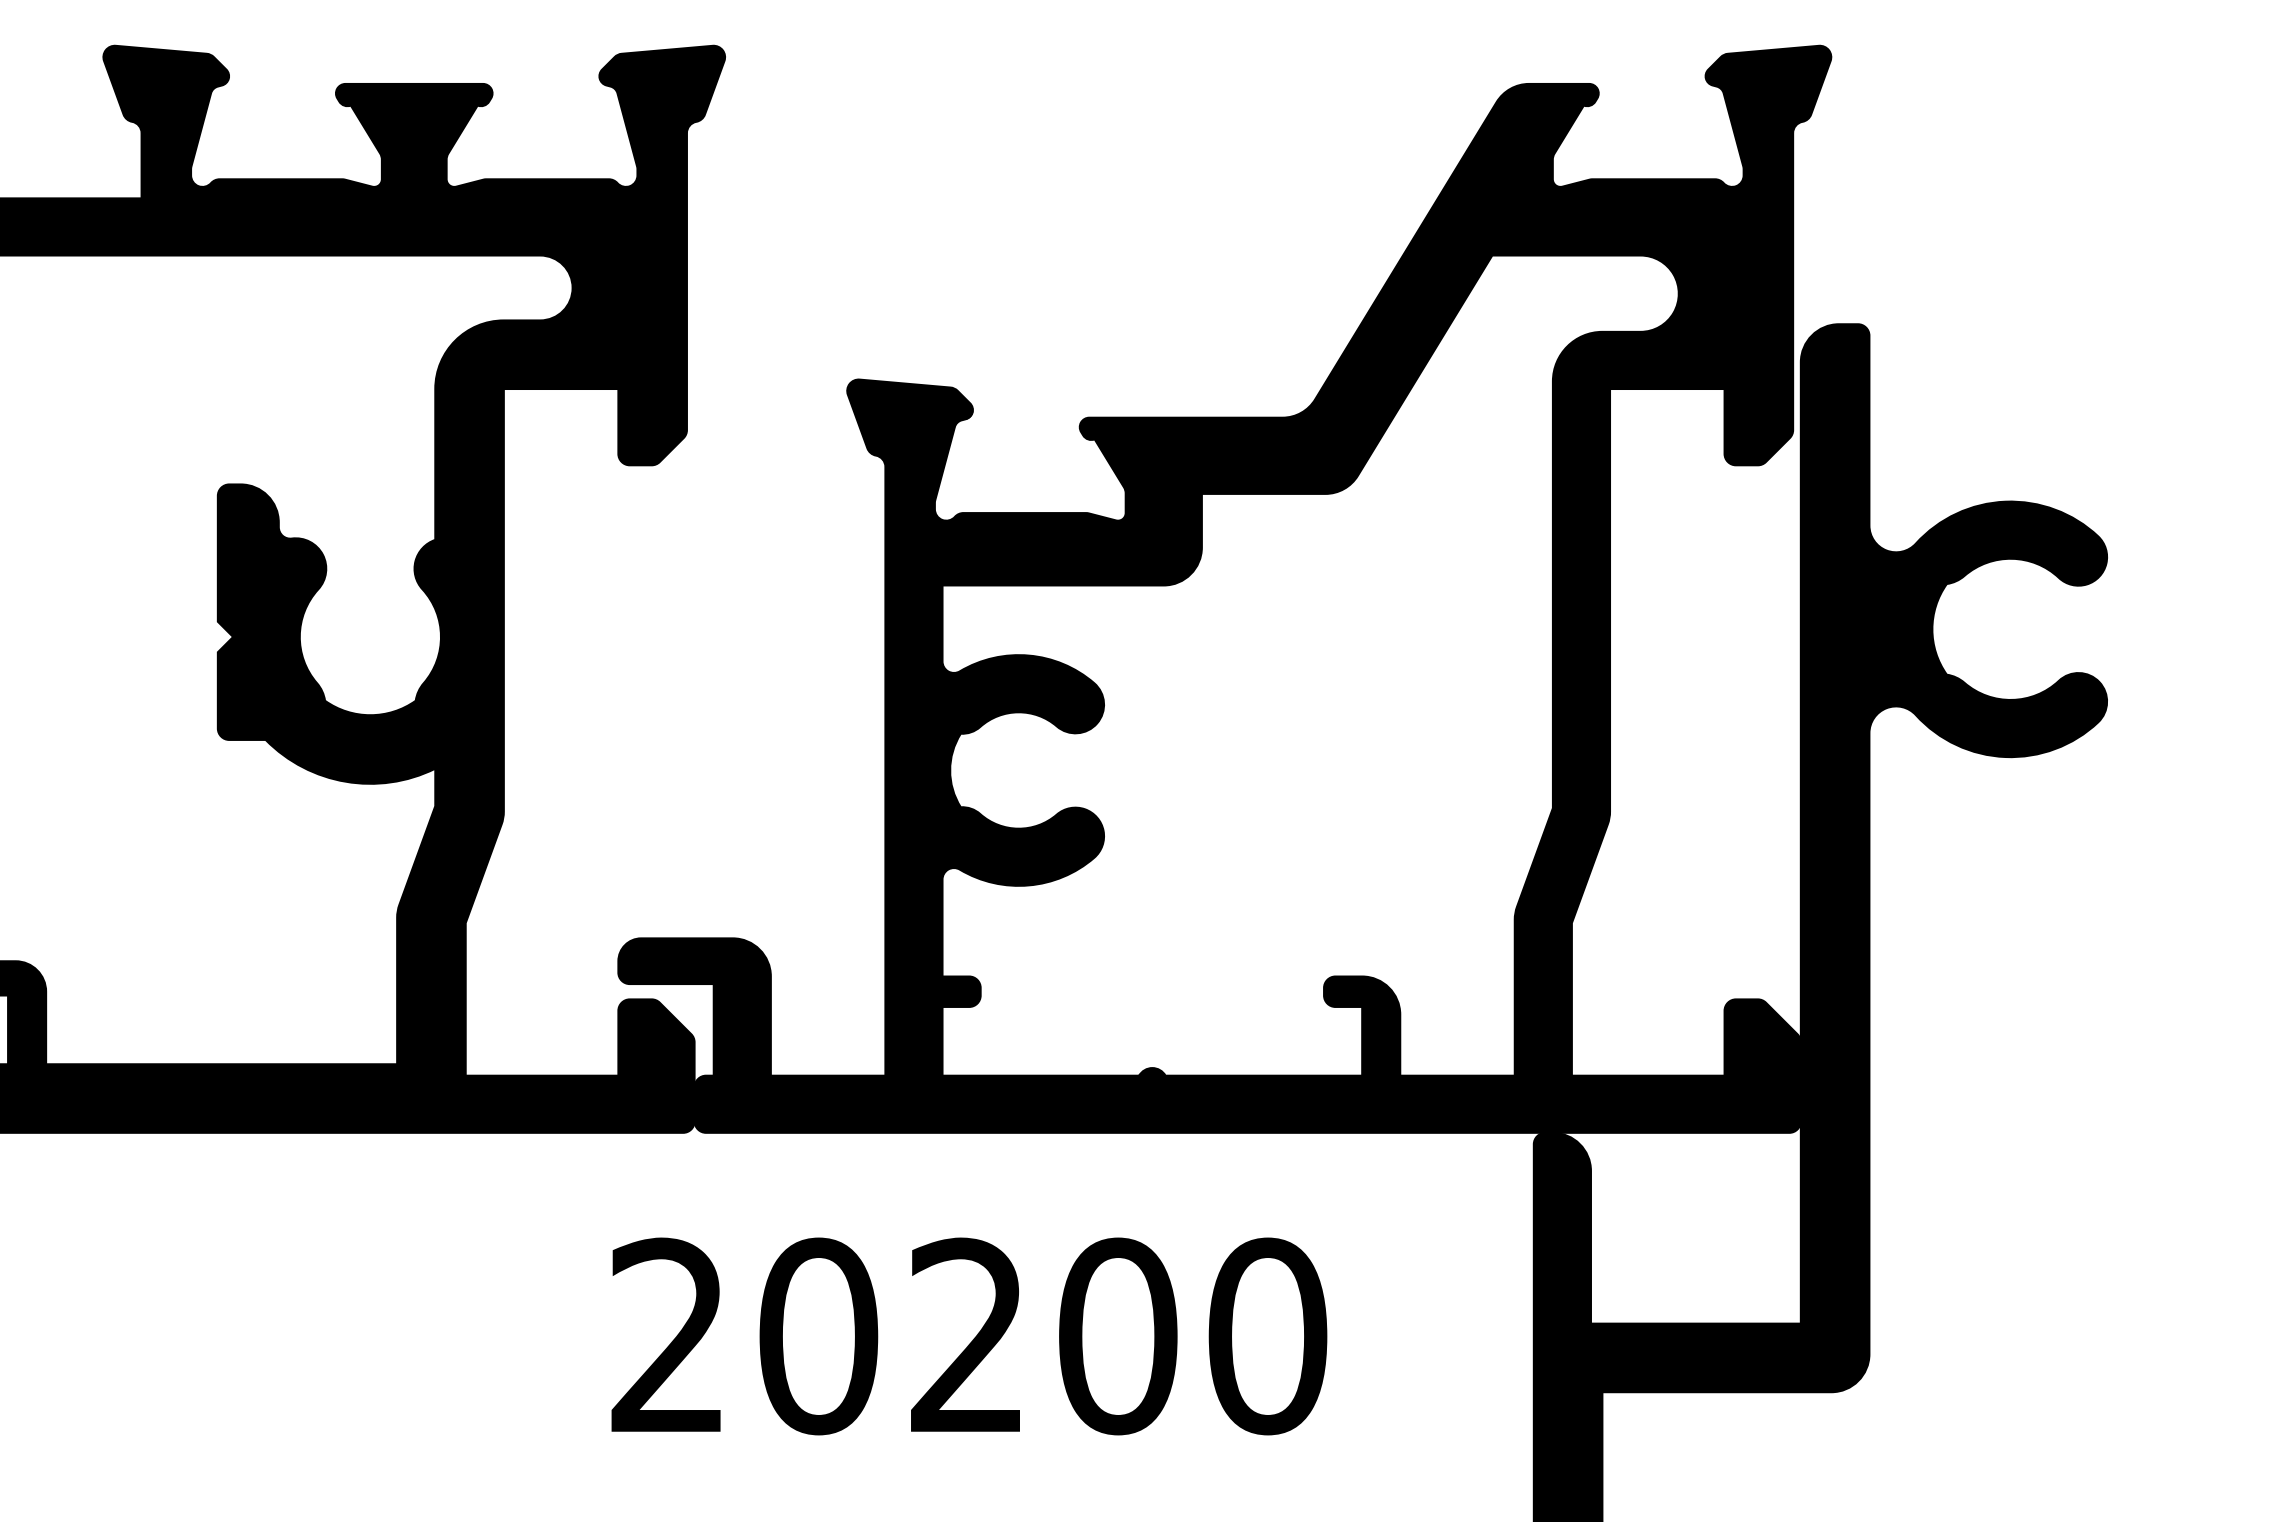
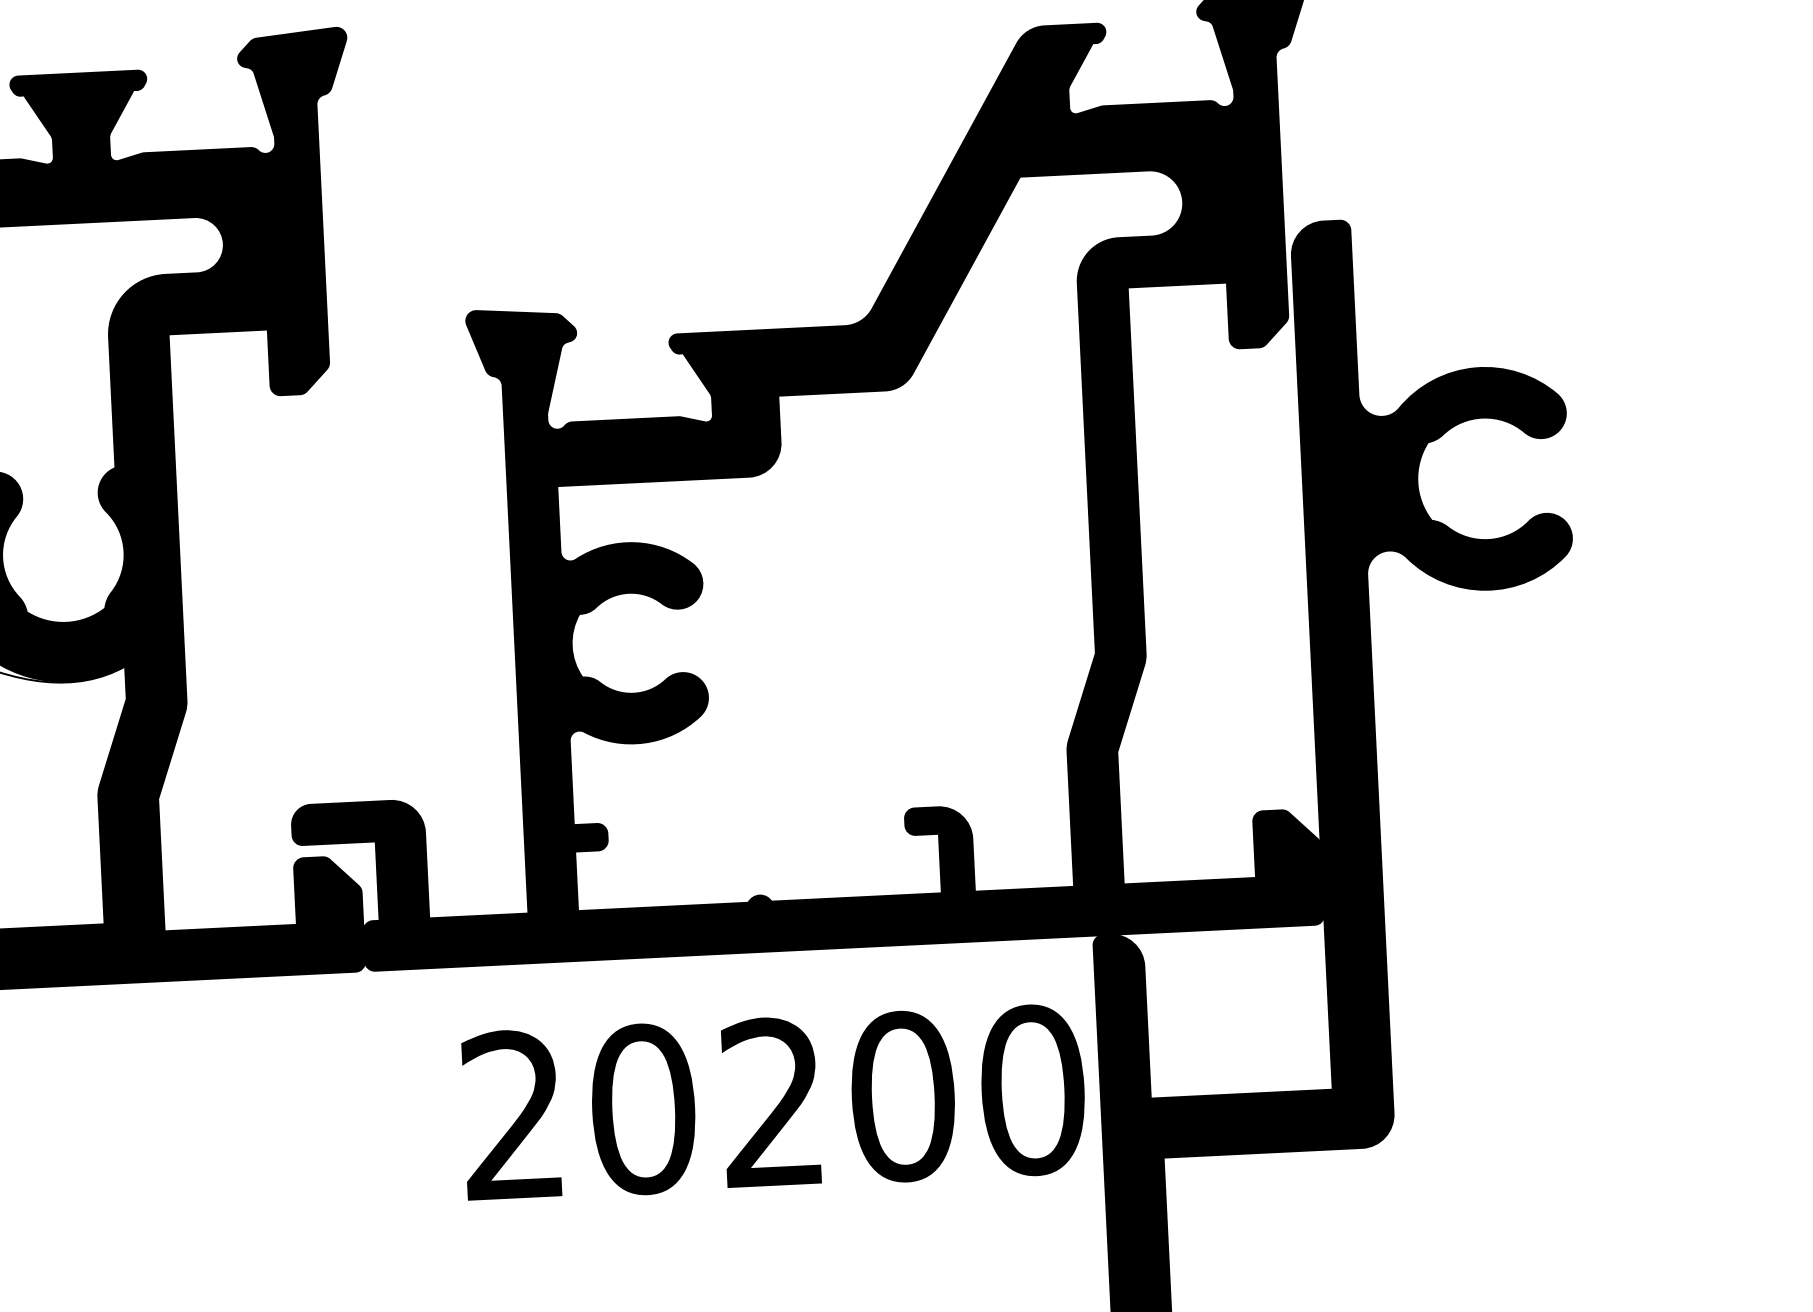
text: (969, 1336) -> (774, 1103), moved

